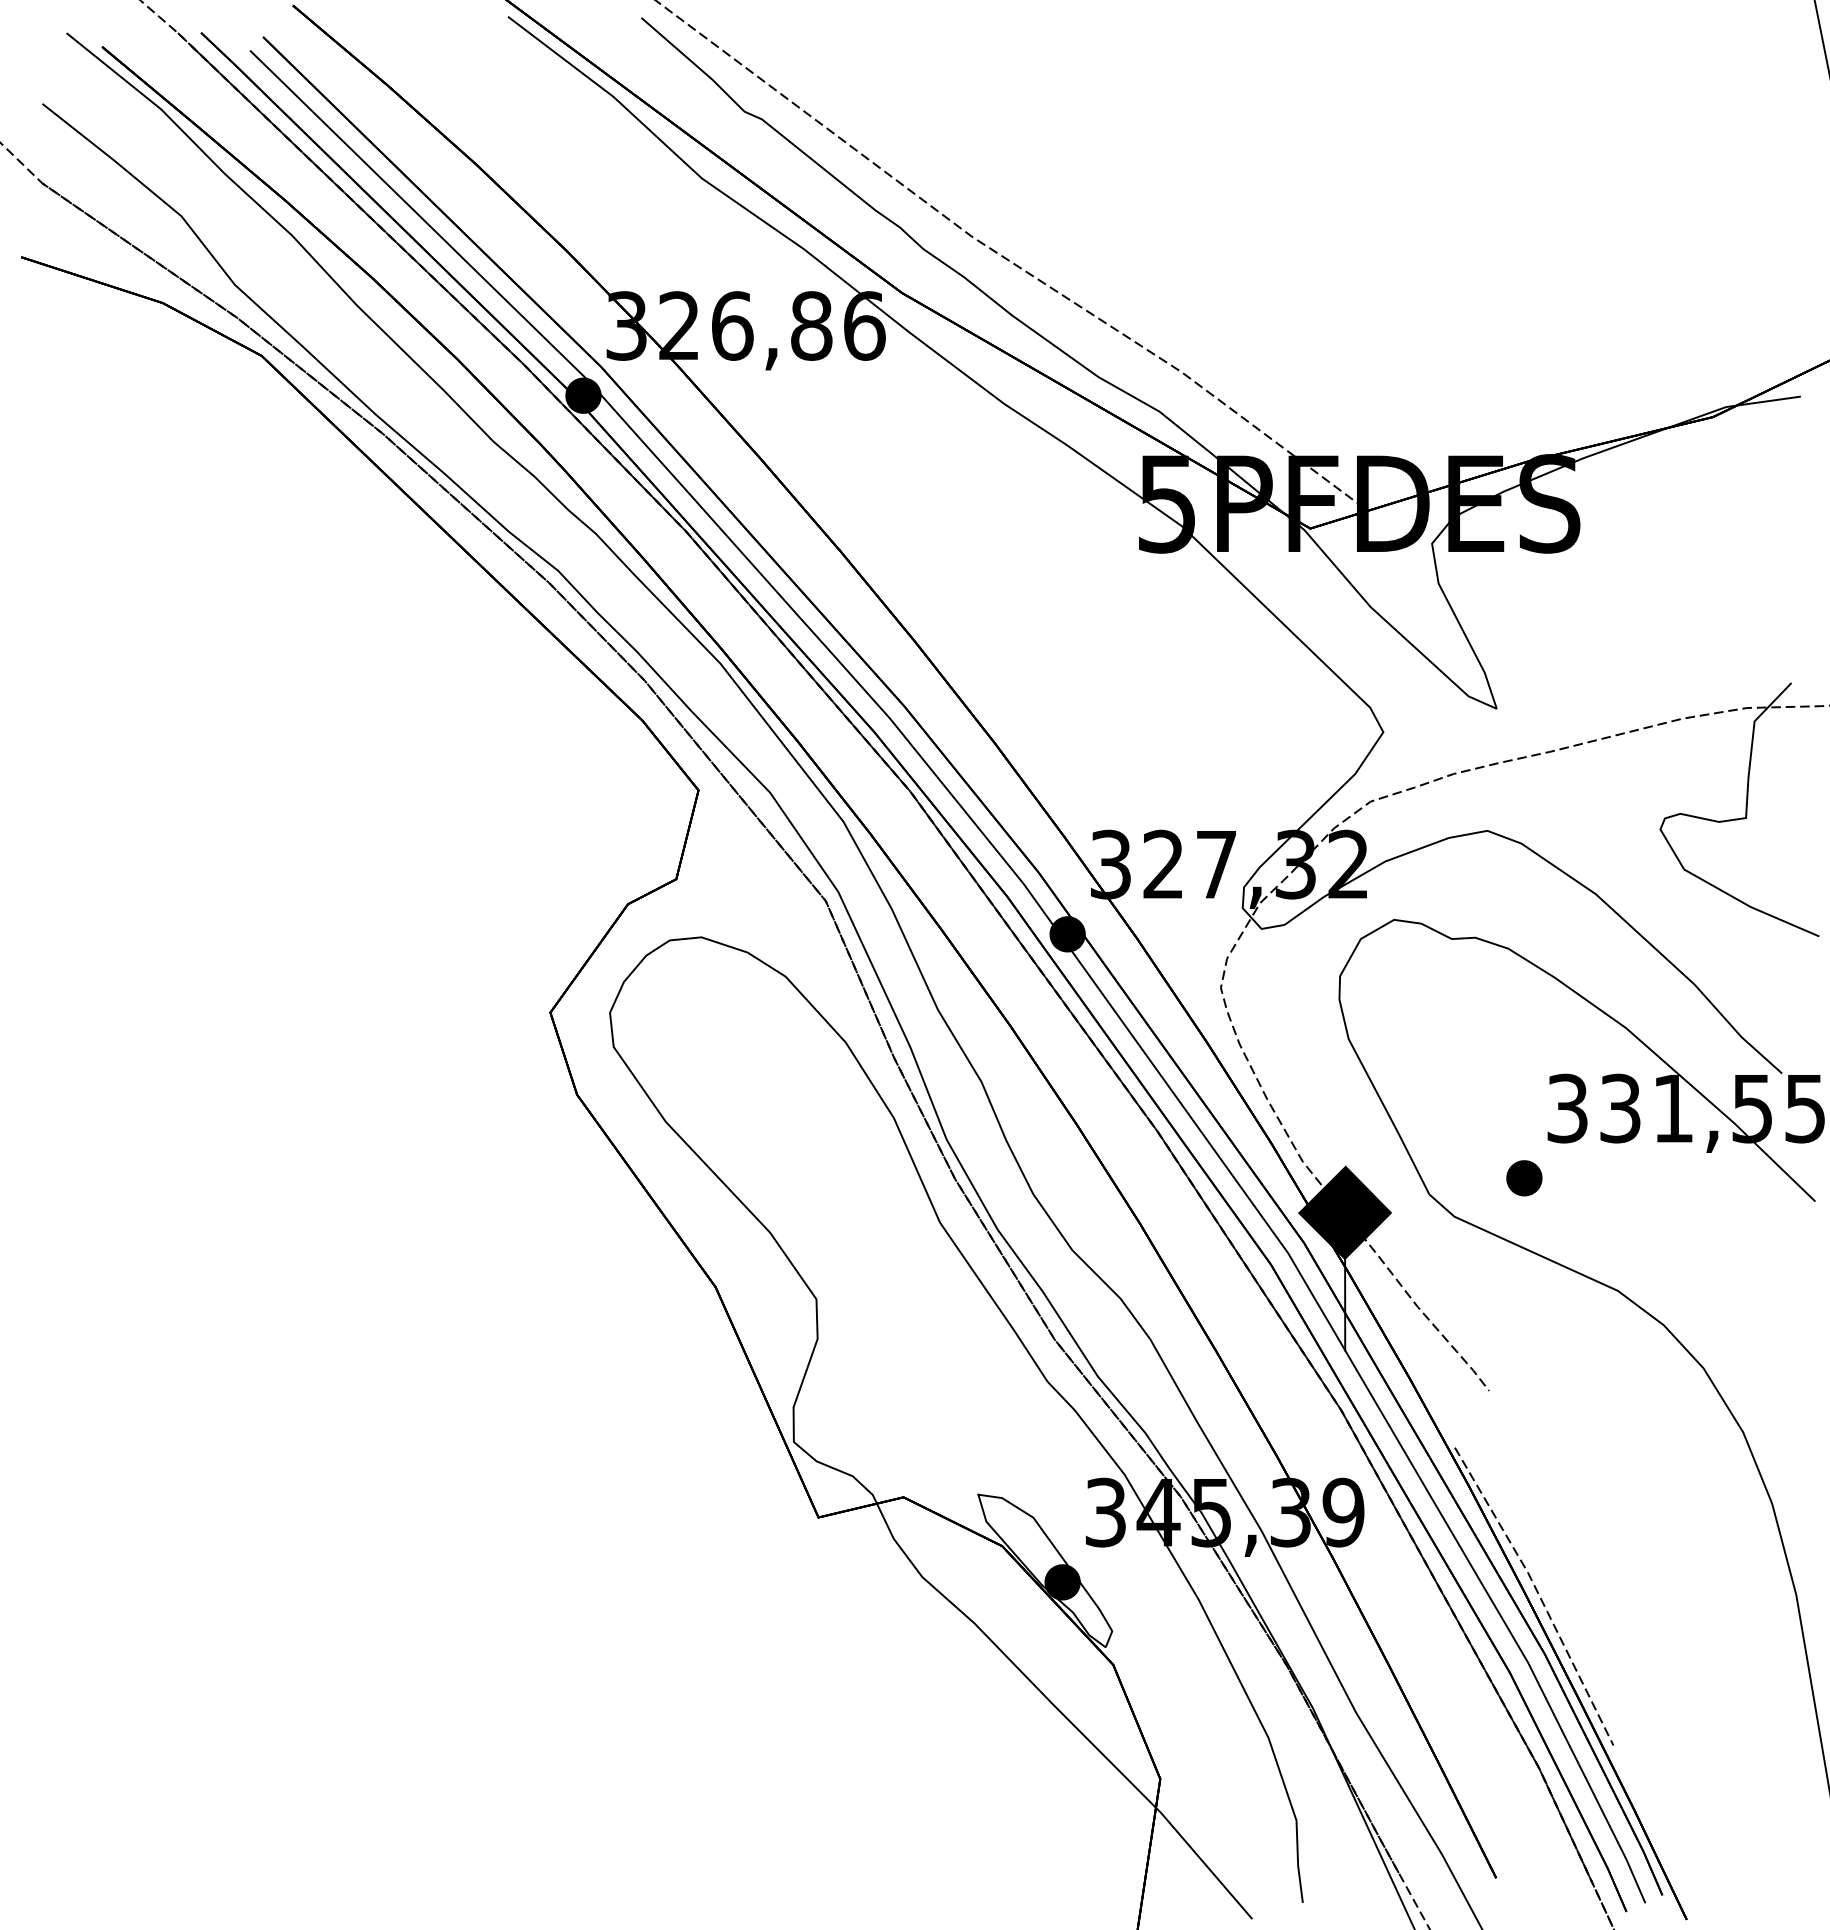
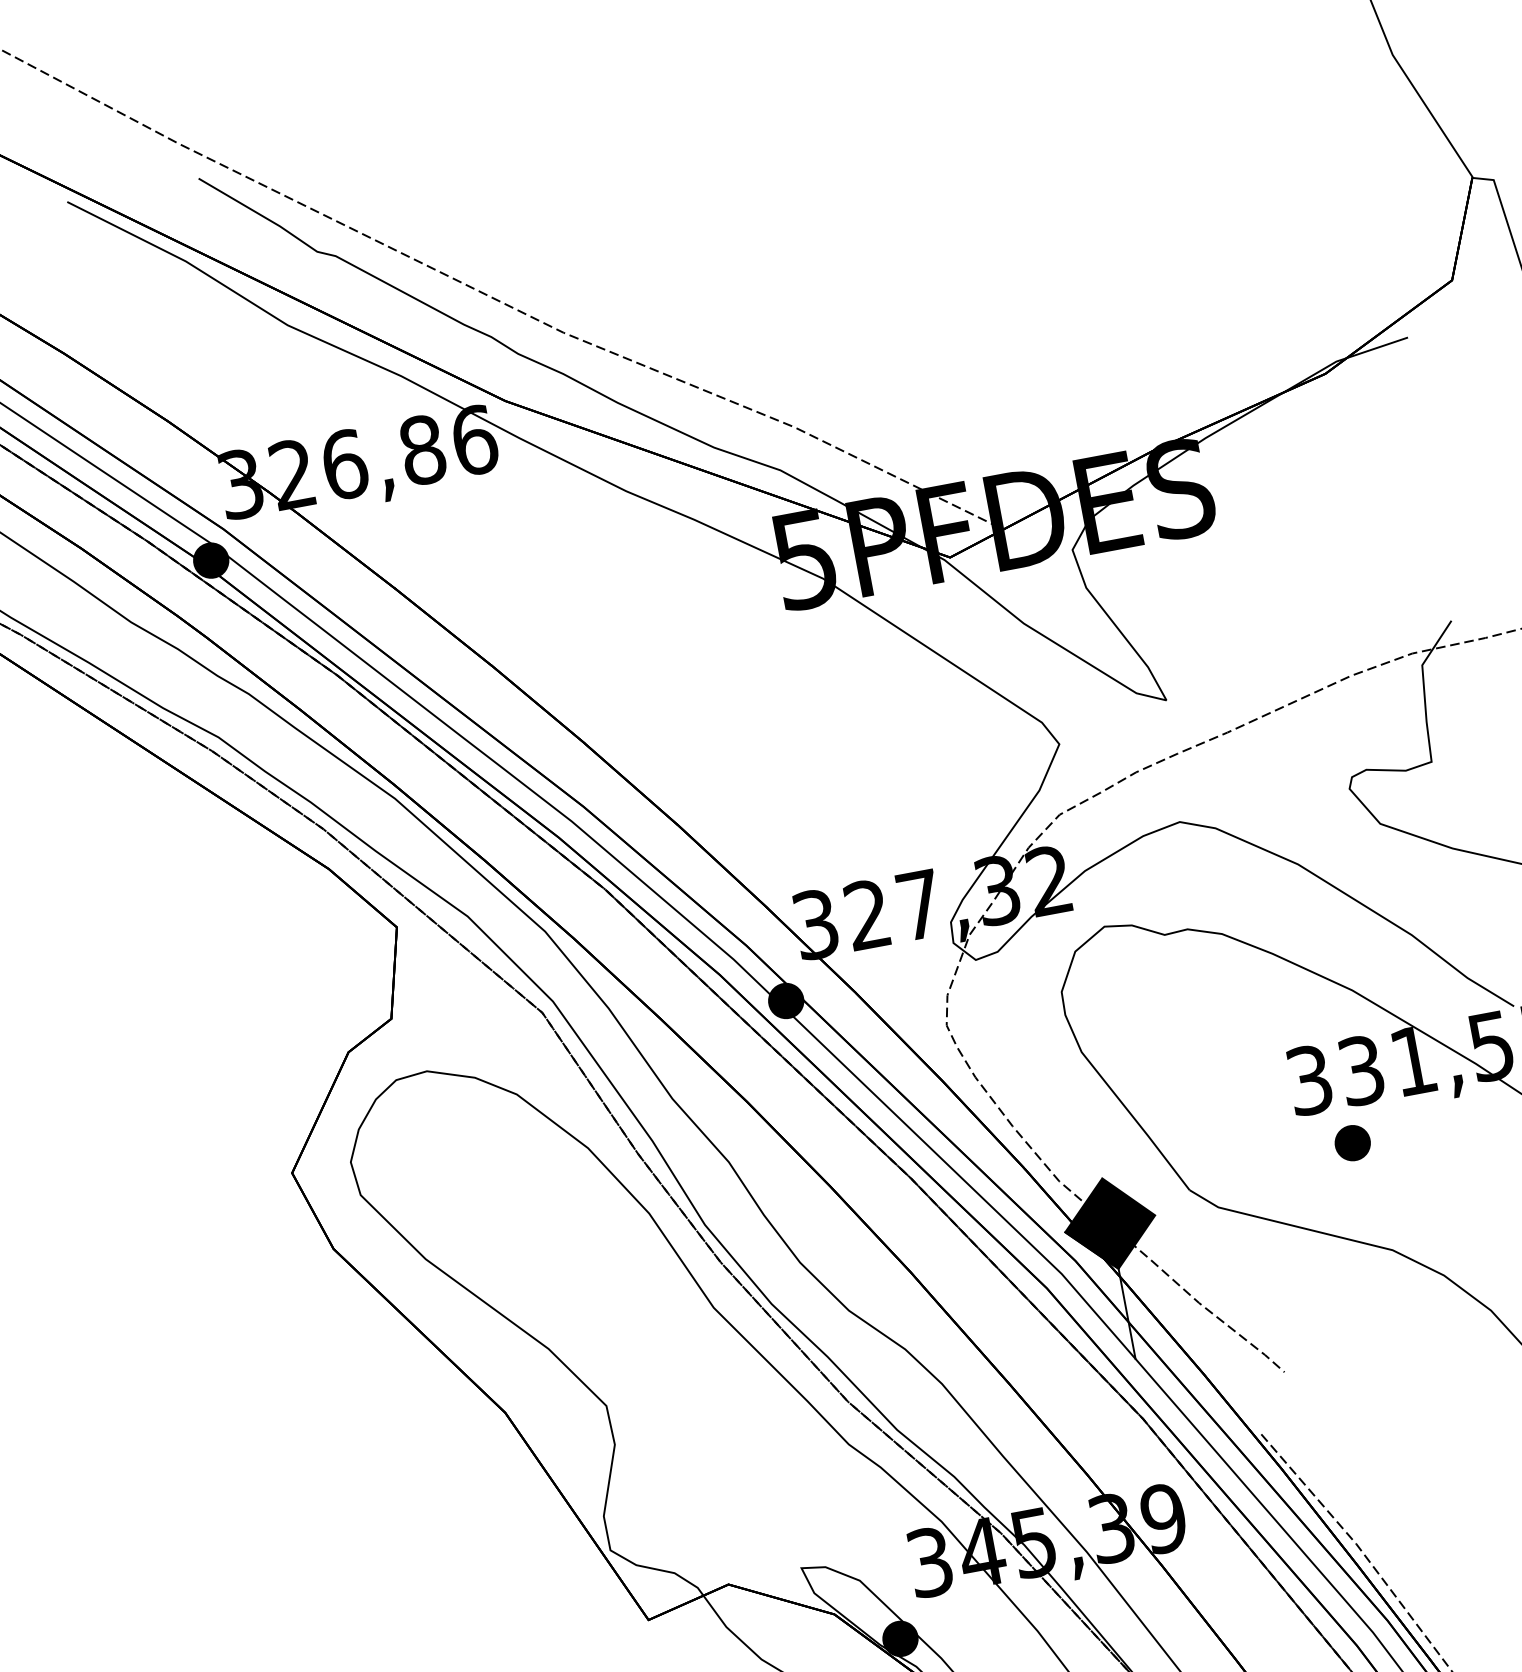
part: (1524, 1178) -> (1352, 1143), moved

